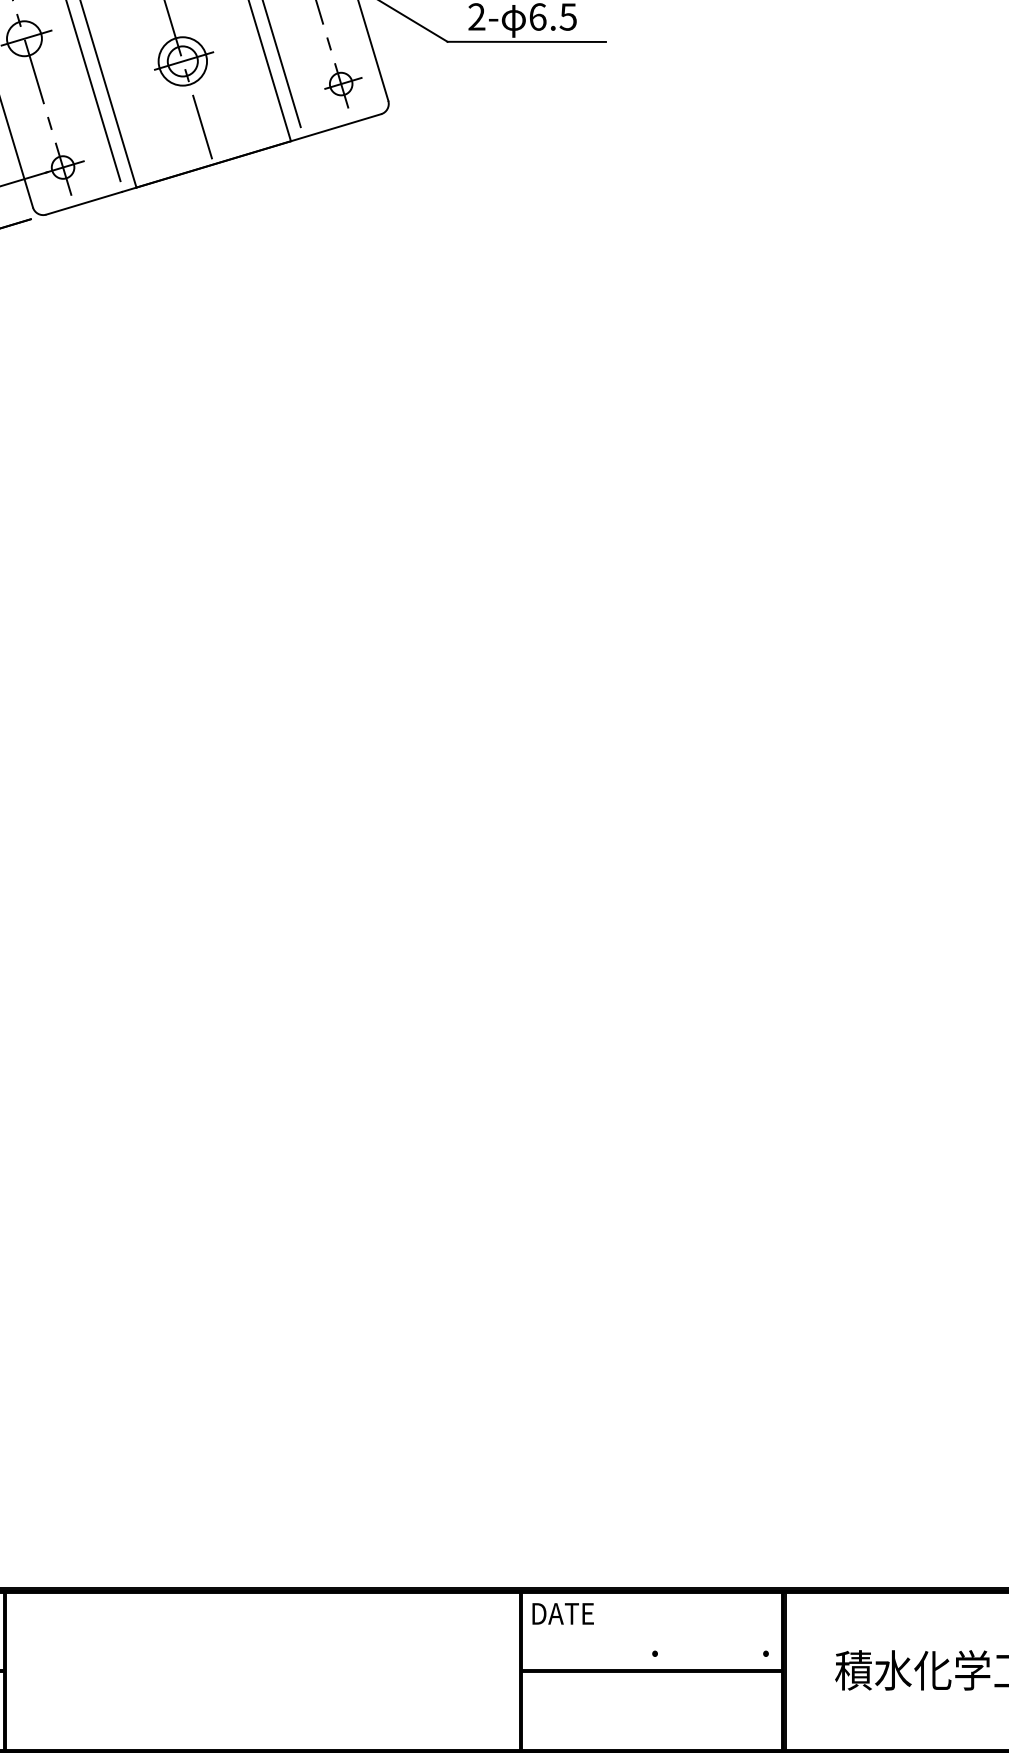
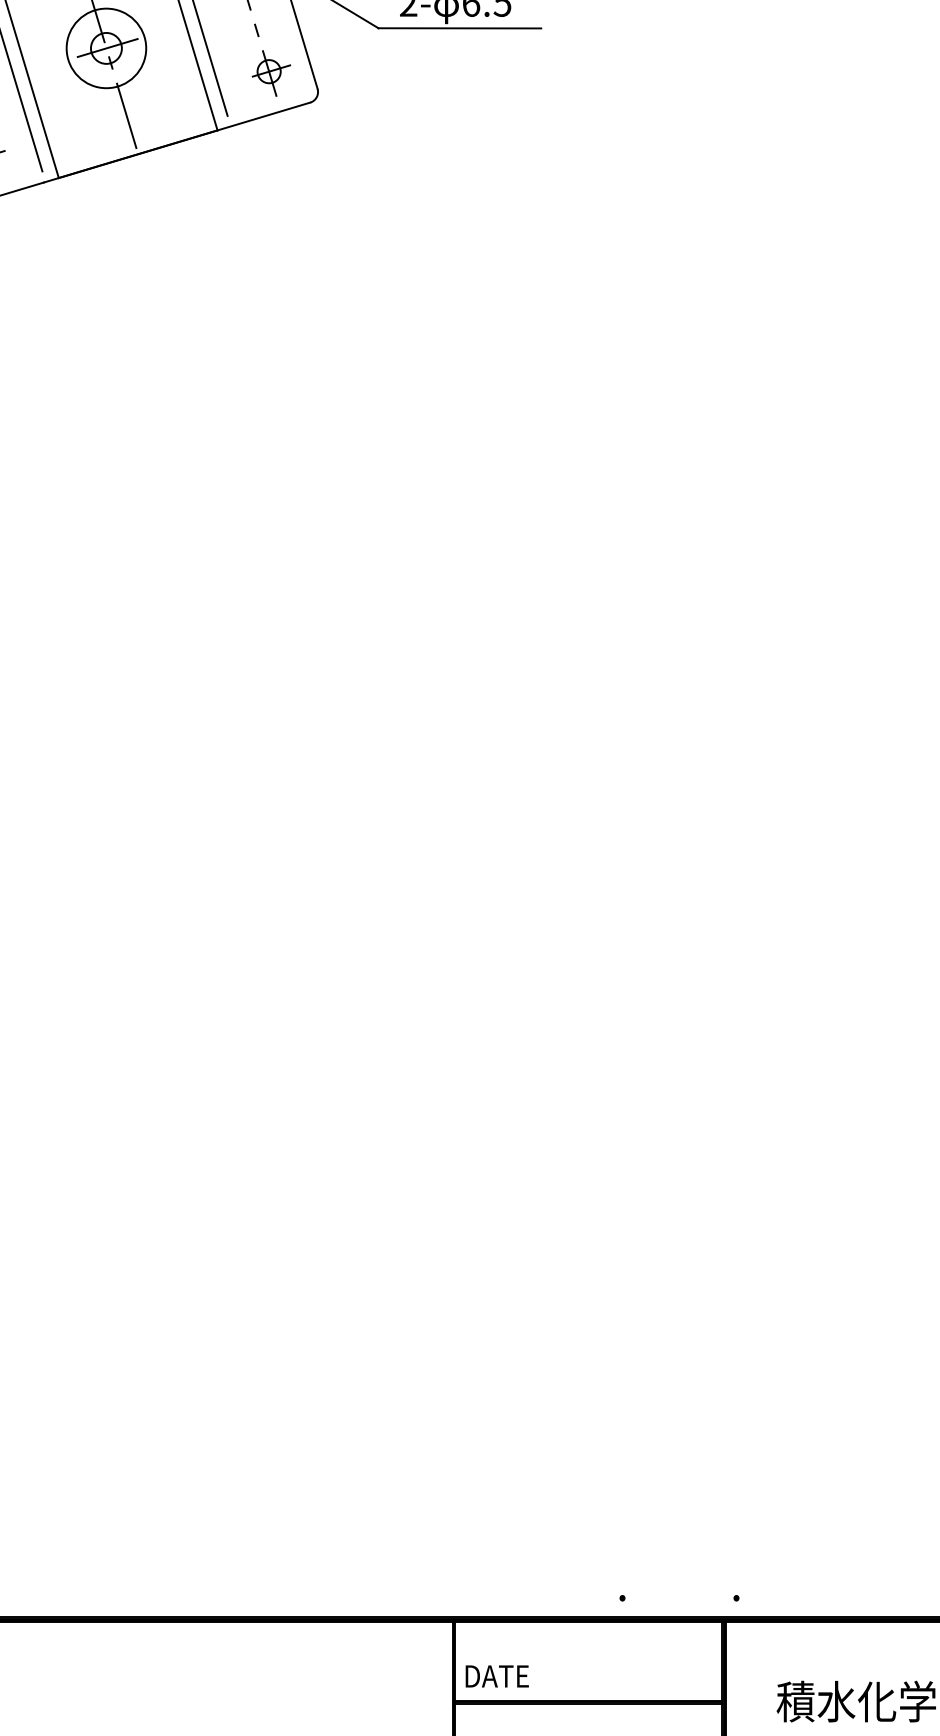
circle: (182, 61) -> (106, 48), size x1.6
text: (562, 1613) -> (496, 1676), moved
text: (710, 1653) -> (679, 1597), moved

